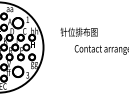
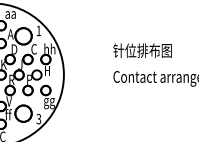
text: (78, 31) -> (141, 49), moved

